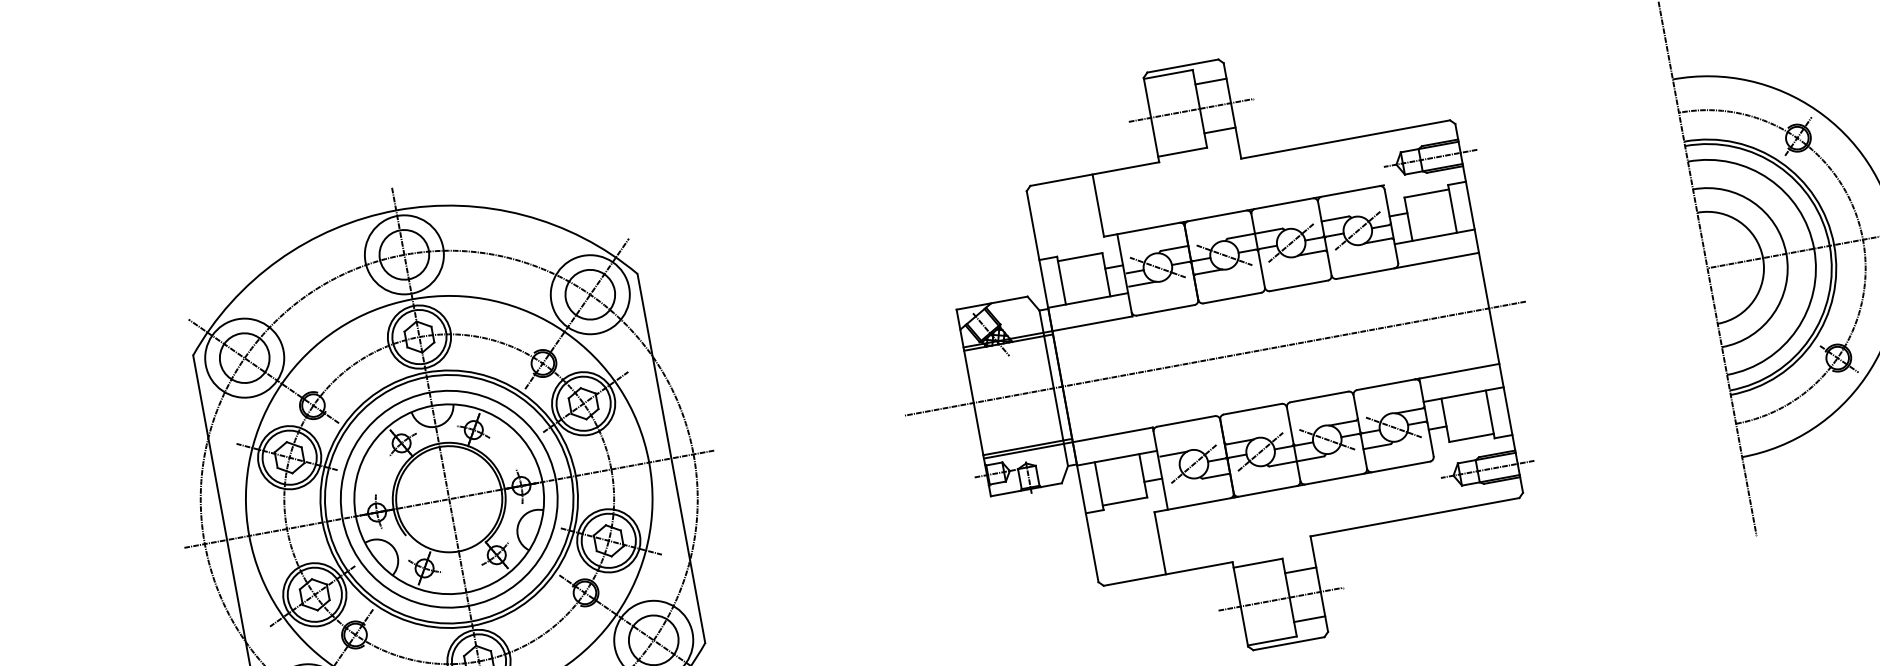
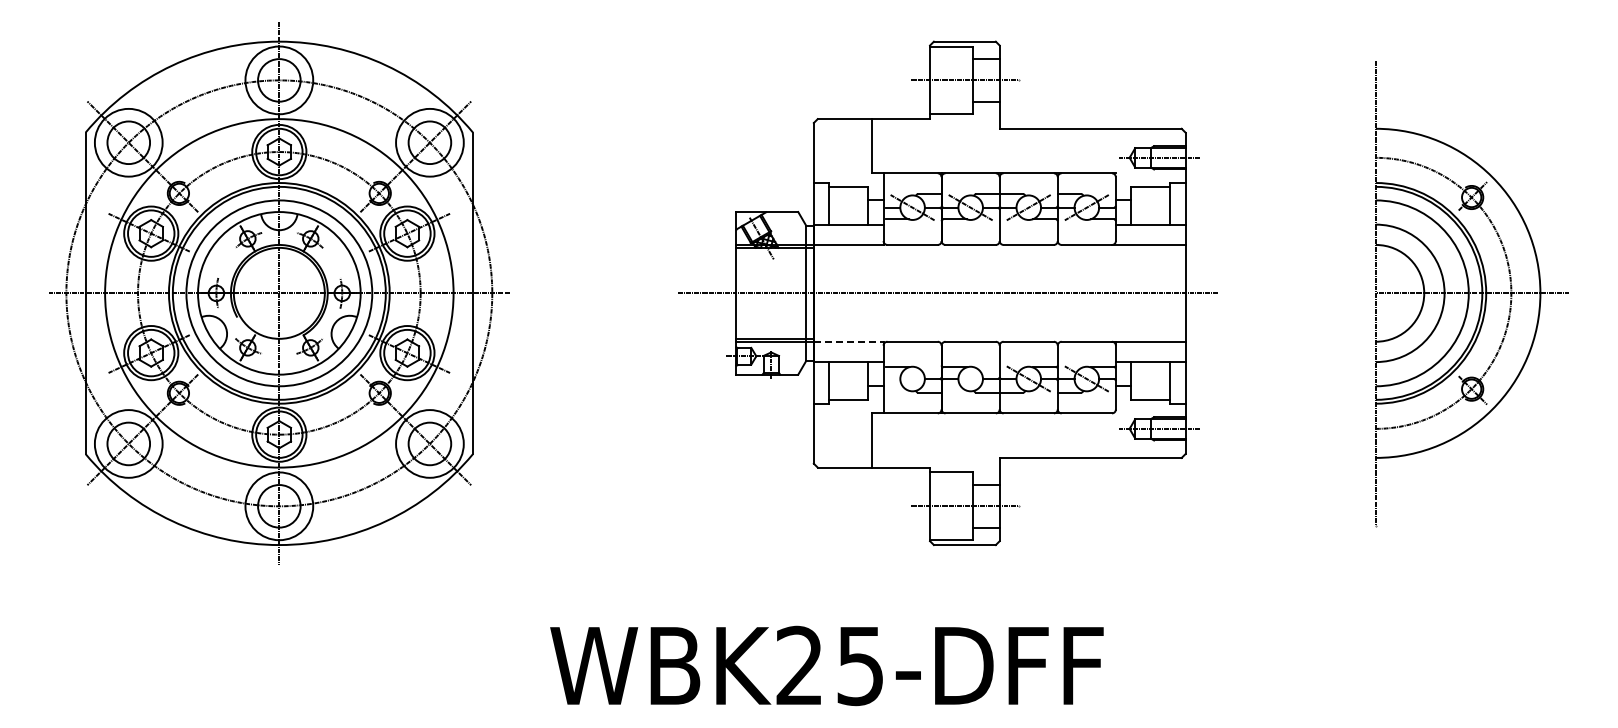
line: (1112, 434) -> (848, 341), solid -> dashed
line: (1260, 451) -> (970, 378), removed
line: (1193, 463) -> (912, 378), removed

